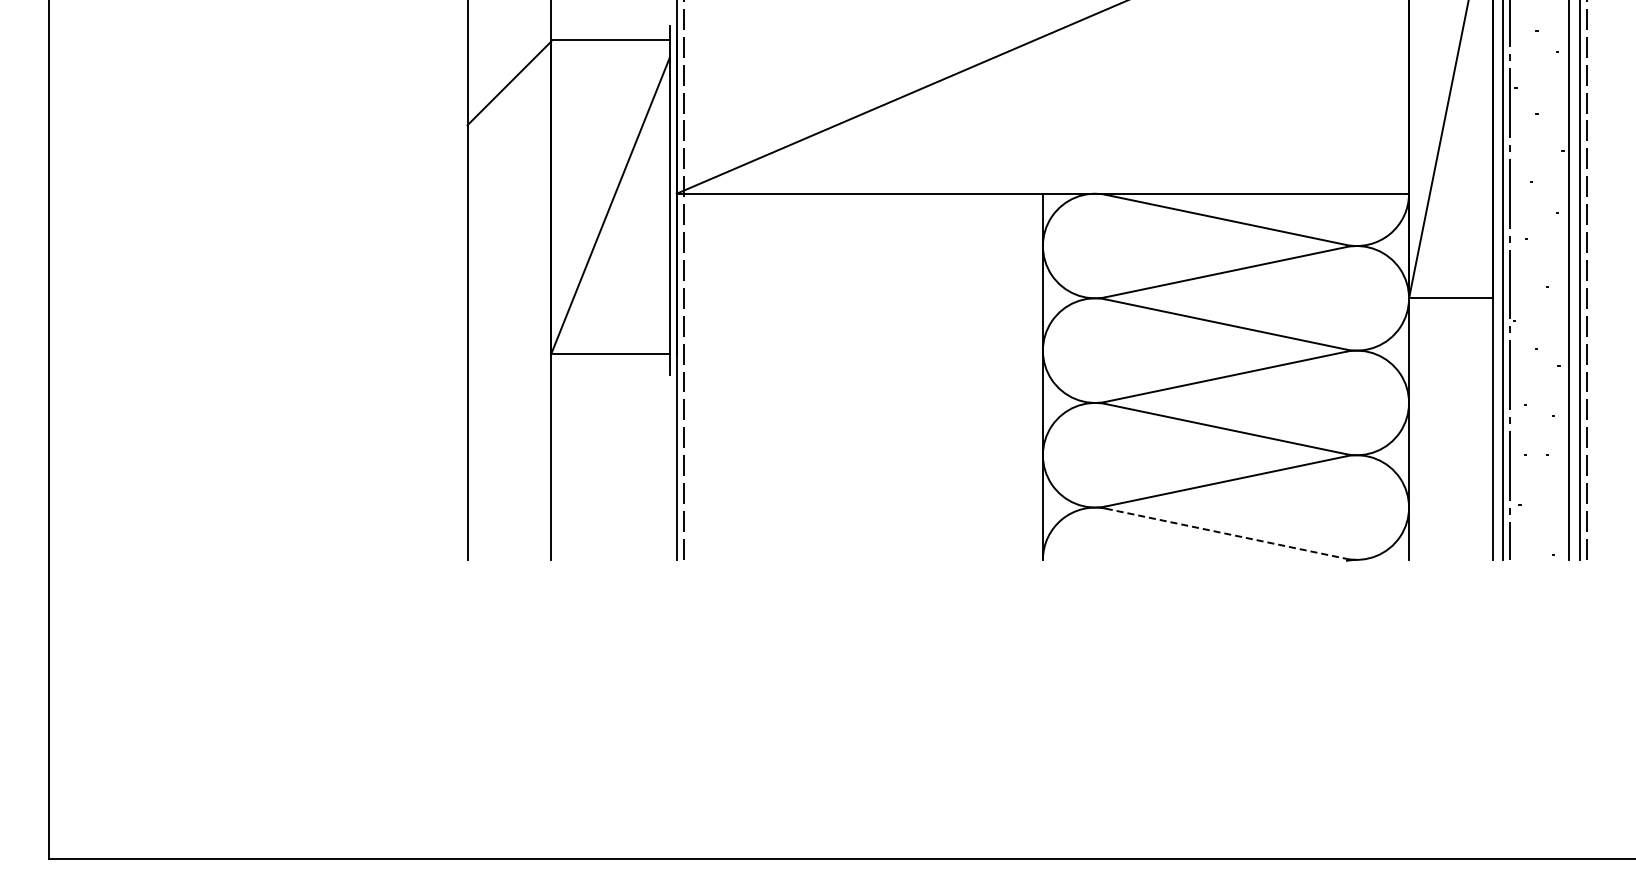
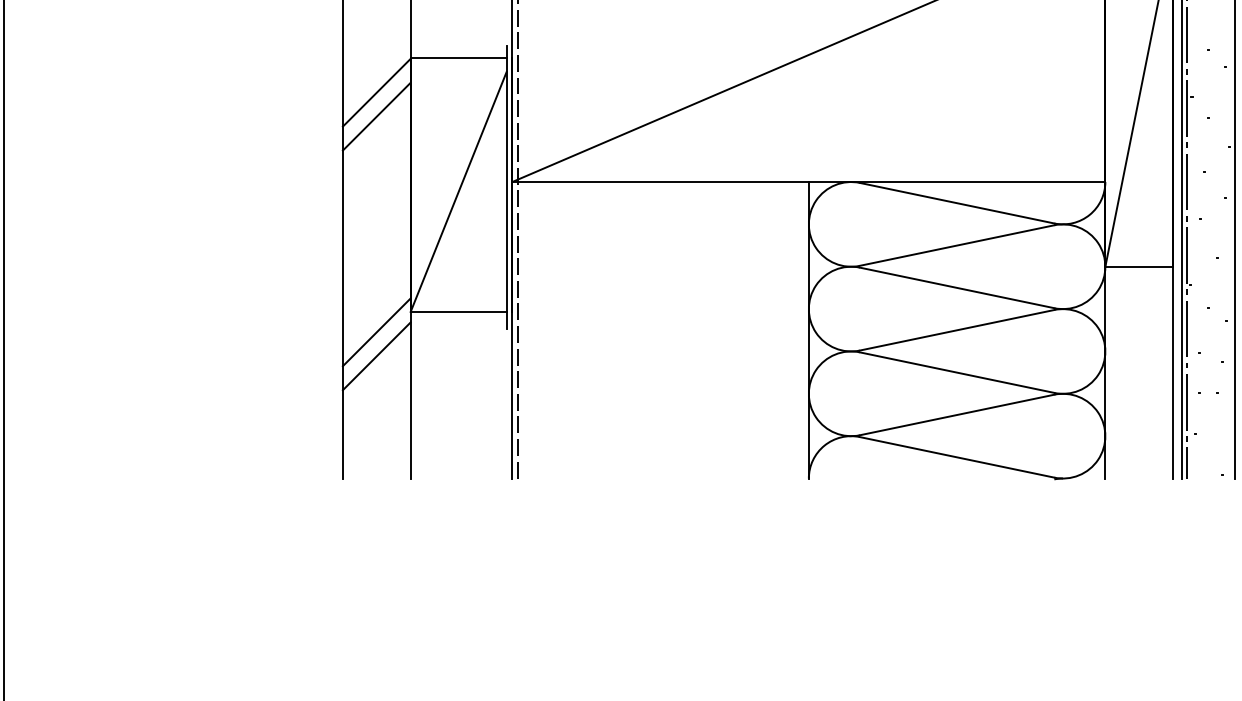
line: (509, 112) -> (376, 116), added
line: (509, 379) -> (376, 332), added
line: (509, 408) -> (376, 355), added
line: (1225, 533) -> (956, 457), dashed -> solid

